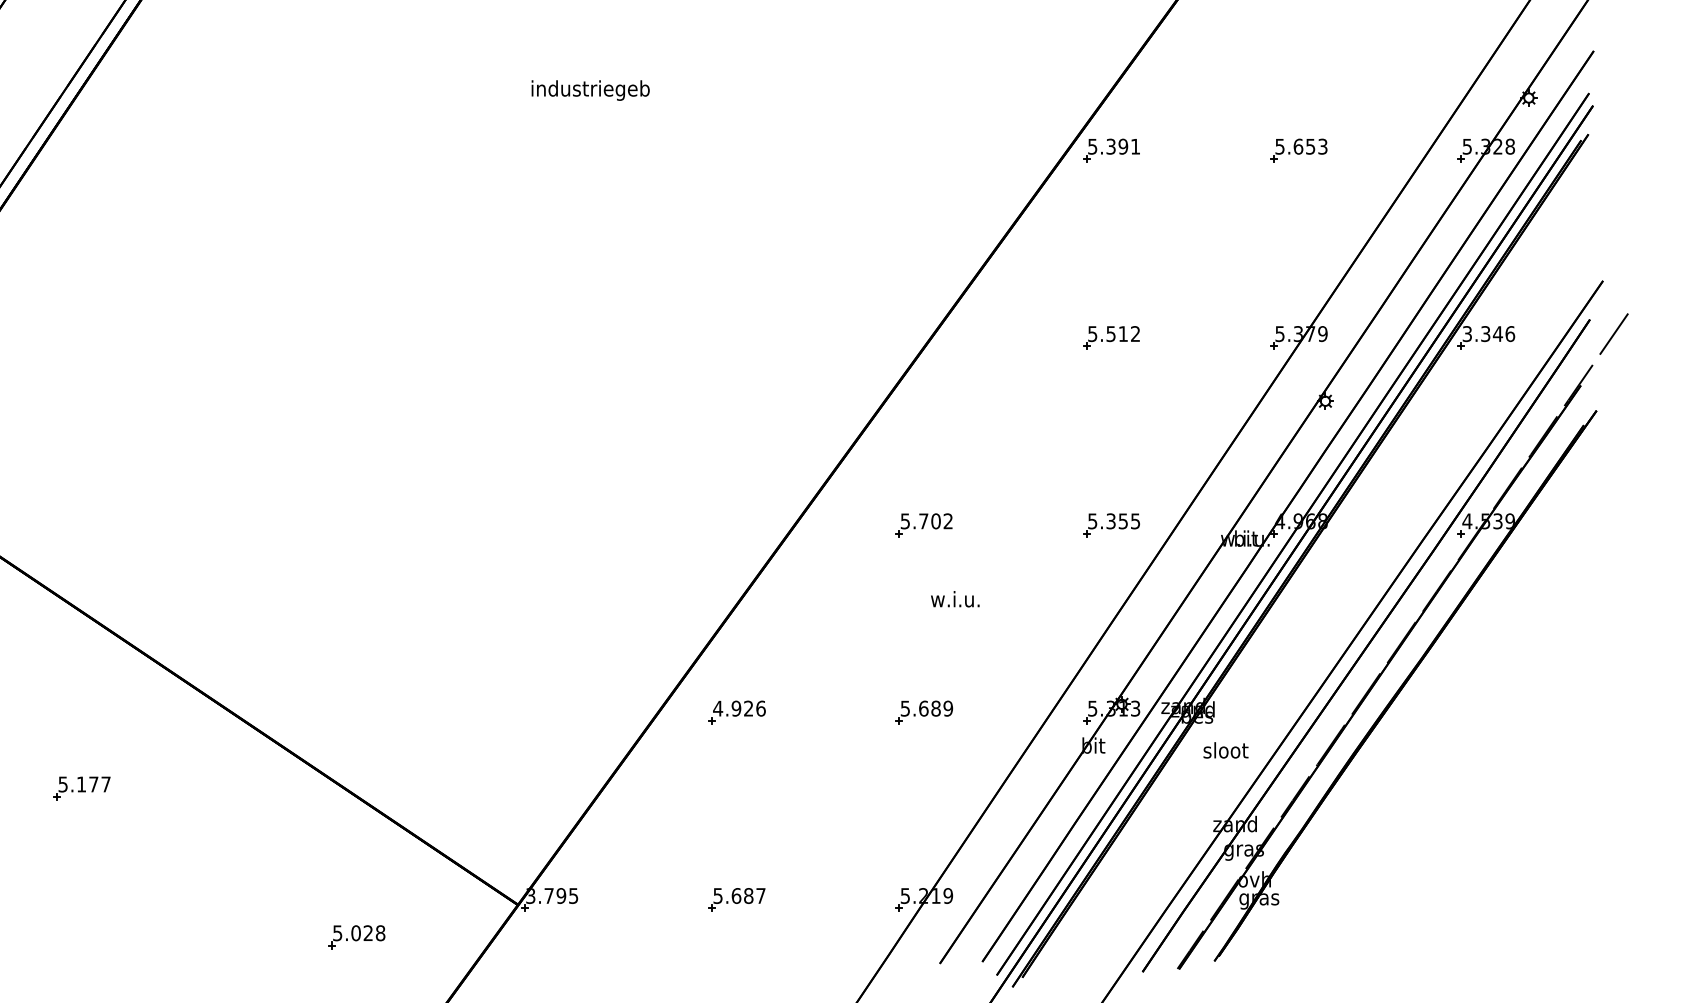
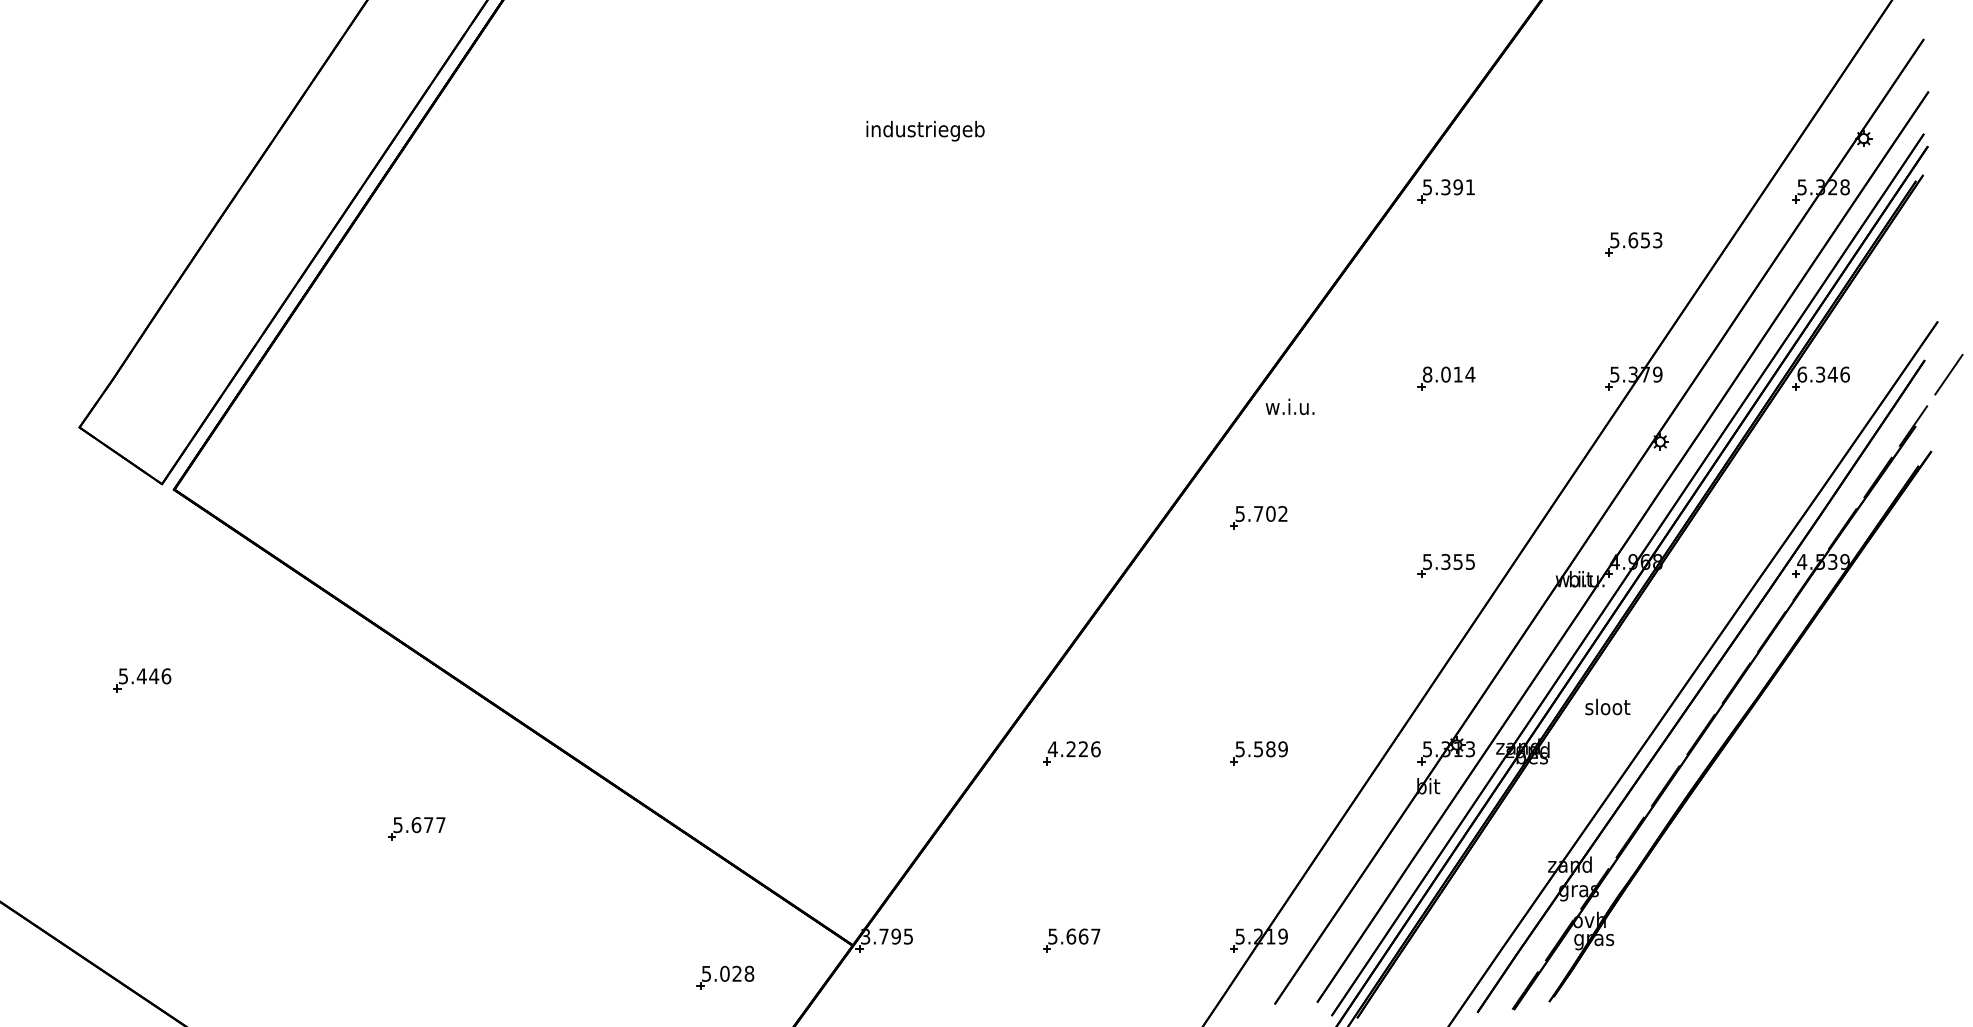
part: (1298, 150) -> (1633, 244), moved
text: (1113, 333) -> (1448, 374), 5.512 -> 8.014
text: (1467, 333) -> (1802, 374), 3.346 -> 6.346
part: (923, 524) -> (1258, 517), moved
text: (954, 598) -> (1289, 406), moved
text: (736, 708) -> (1071, 749), 4.926 -> 4.226
text: (923, 708) -> (1258, 749), 5.689 -> 5.589
text: (1225, 749) -> (1607, 706), moved
text: (81, 784) -> (416, 825), 5.177 -> 5.677
text: (748, 895) -> (1083, 936), 5.687 -> 5.667
part: (356, 936) -> (725, 977), moved

